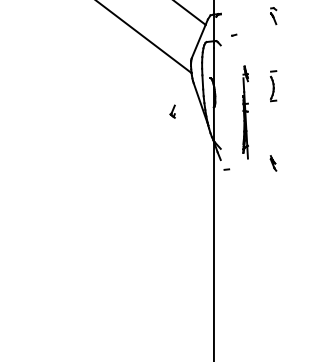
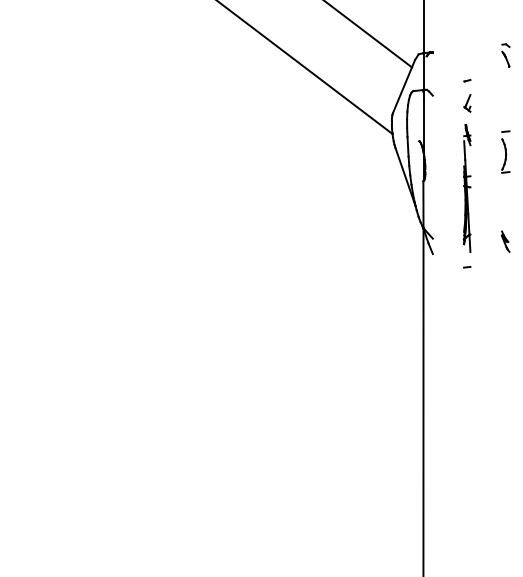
part: (234, 35) -> (467, 80), moved
part: (172, 111) -> (467, 103), moved
part: (273, 163) -> (505, 241), moved
line: (227, 169) -> (467, 267), moved

